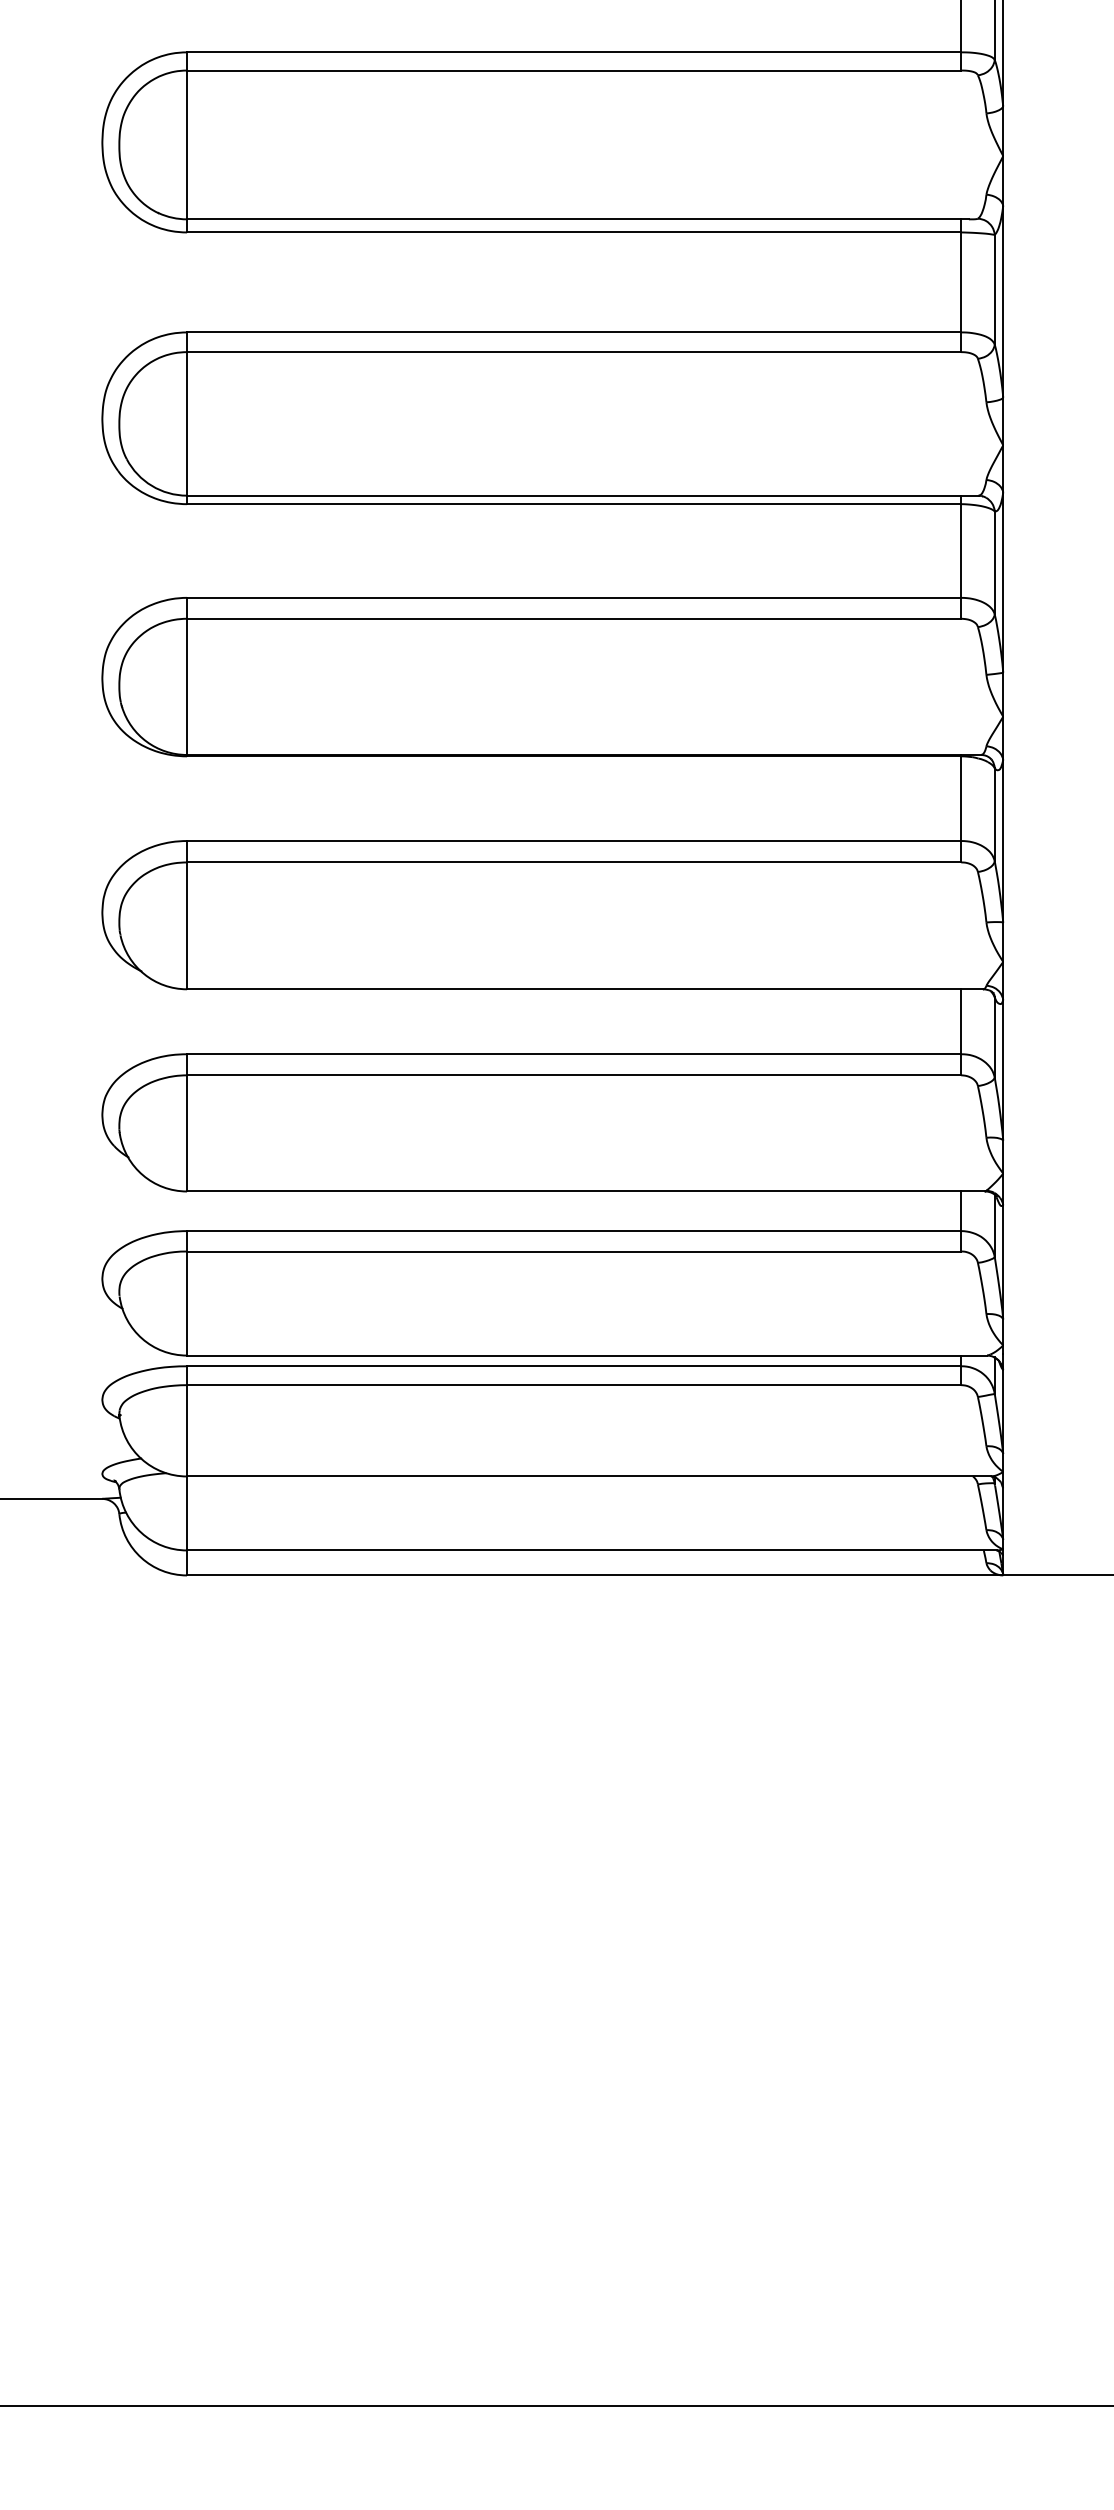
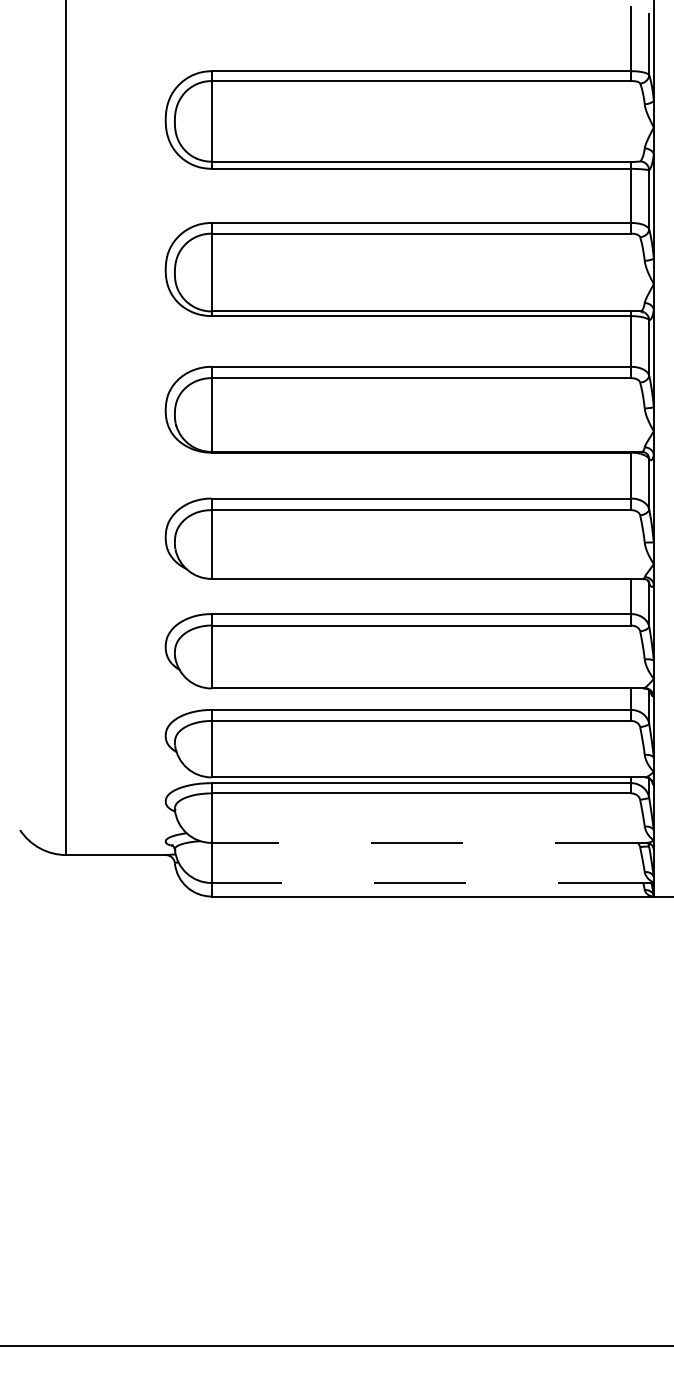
line: (589, 1475) -> (429, 842), solid -> dashed
line: (591, 1549) -> (430, 882), solid -> dashed

